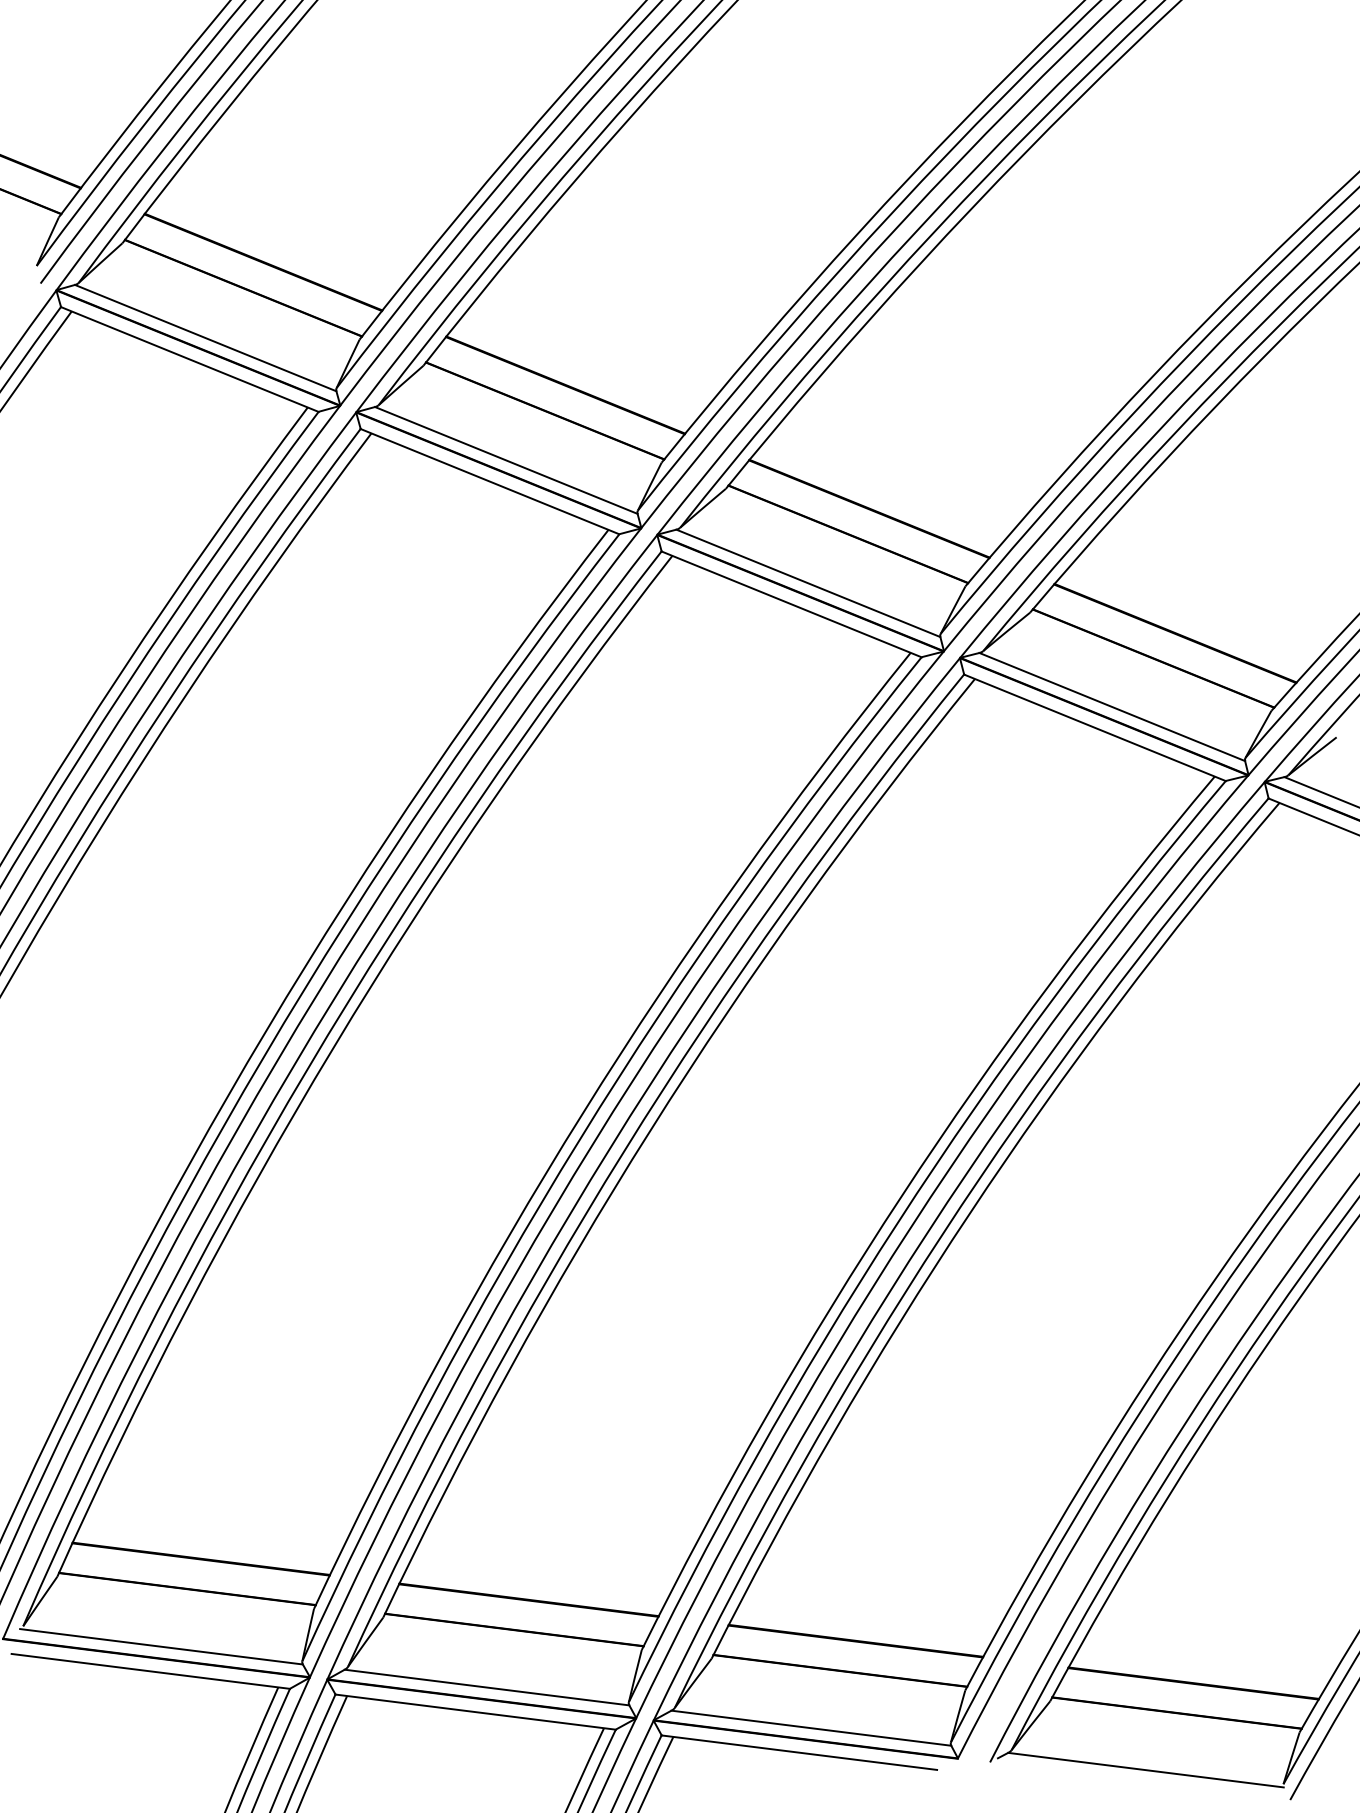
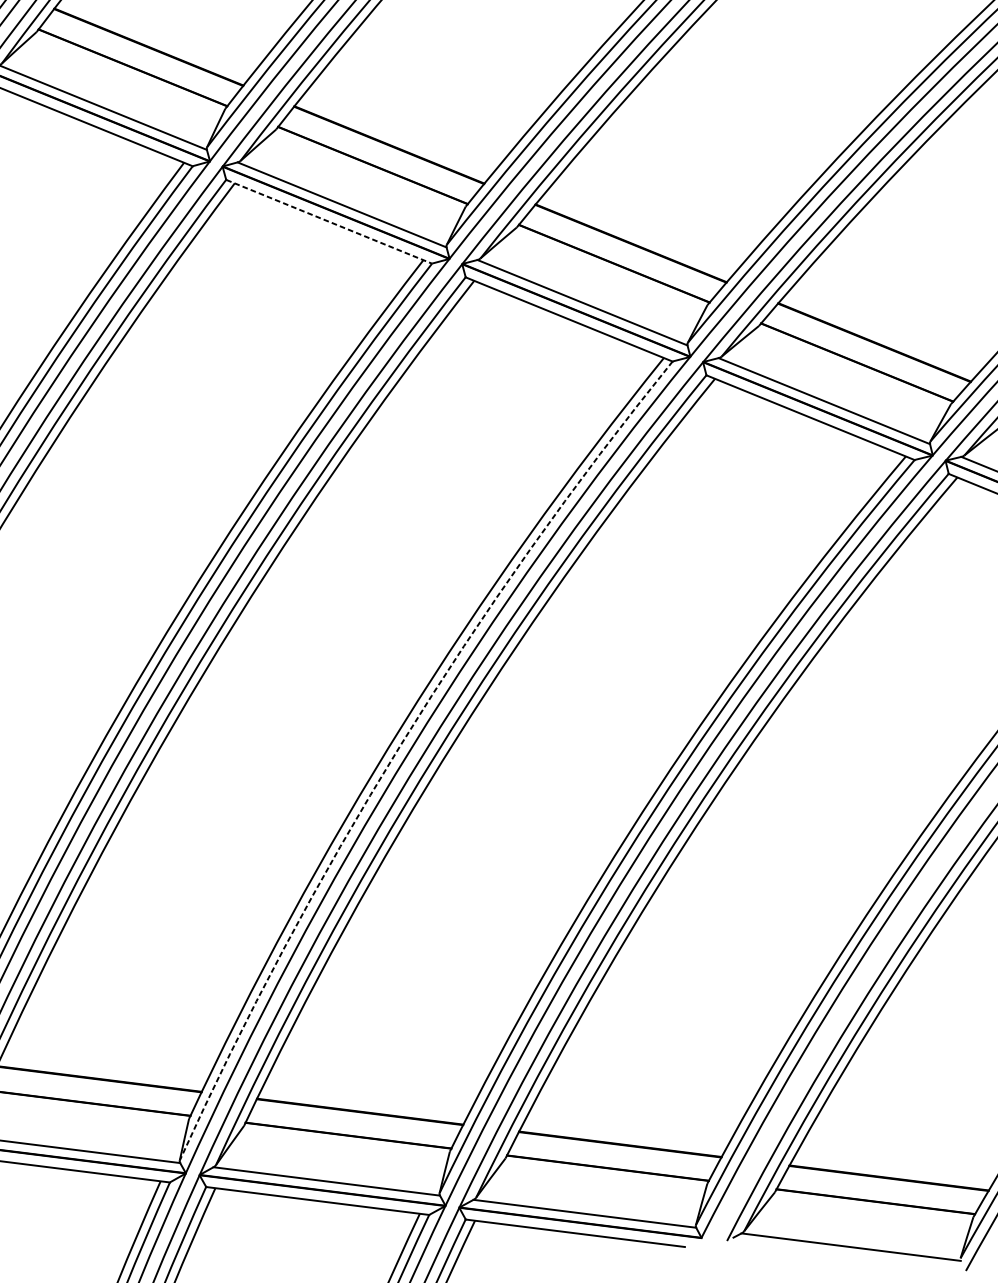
line: (490, 481) -> (329, 221), solid -> dashed
arc: (579, 1139) -> (400, 745), solid -> dashed

